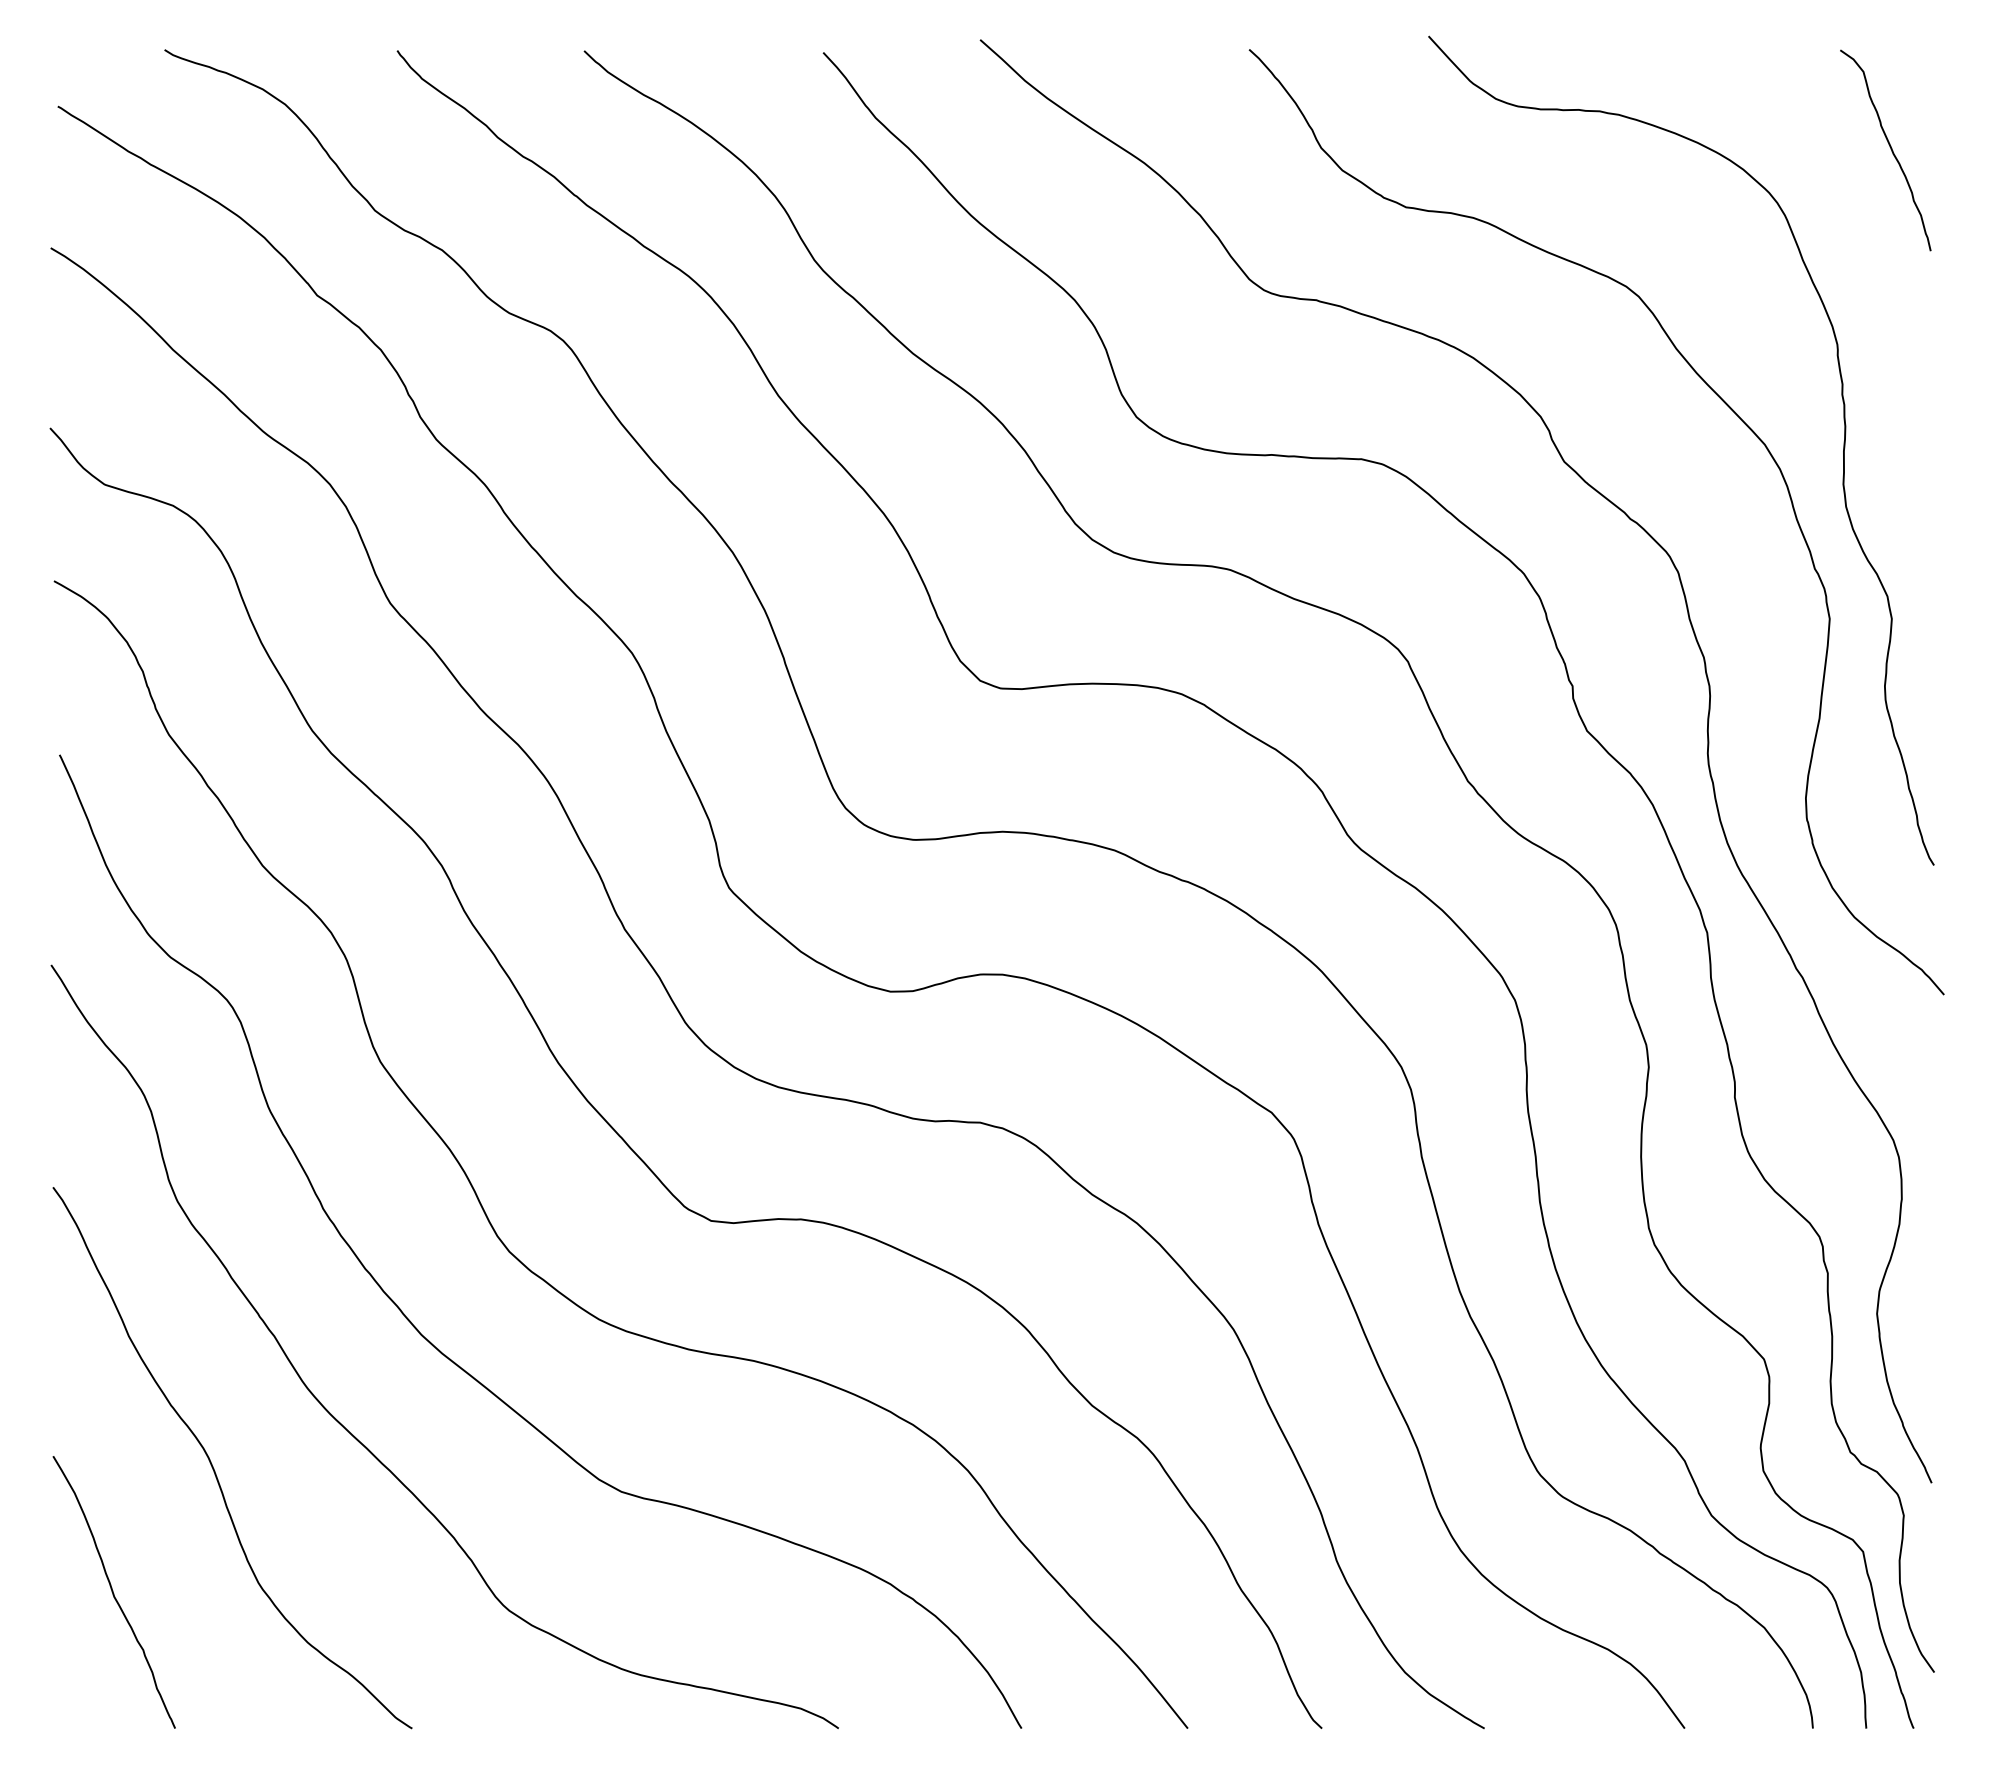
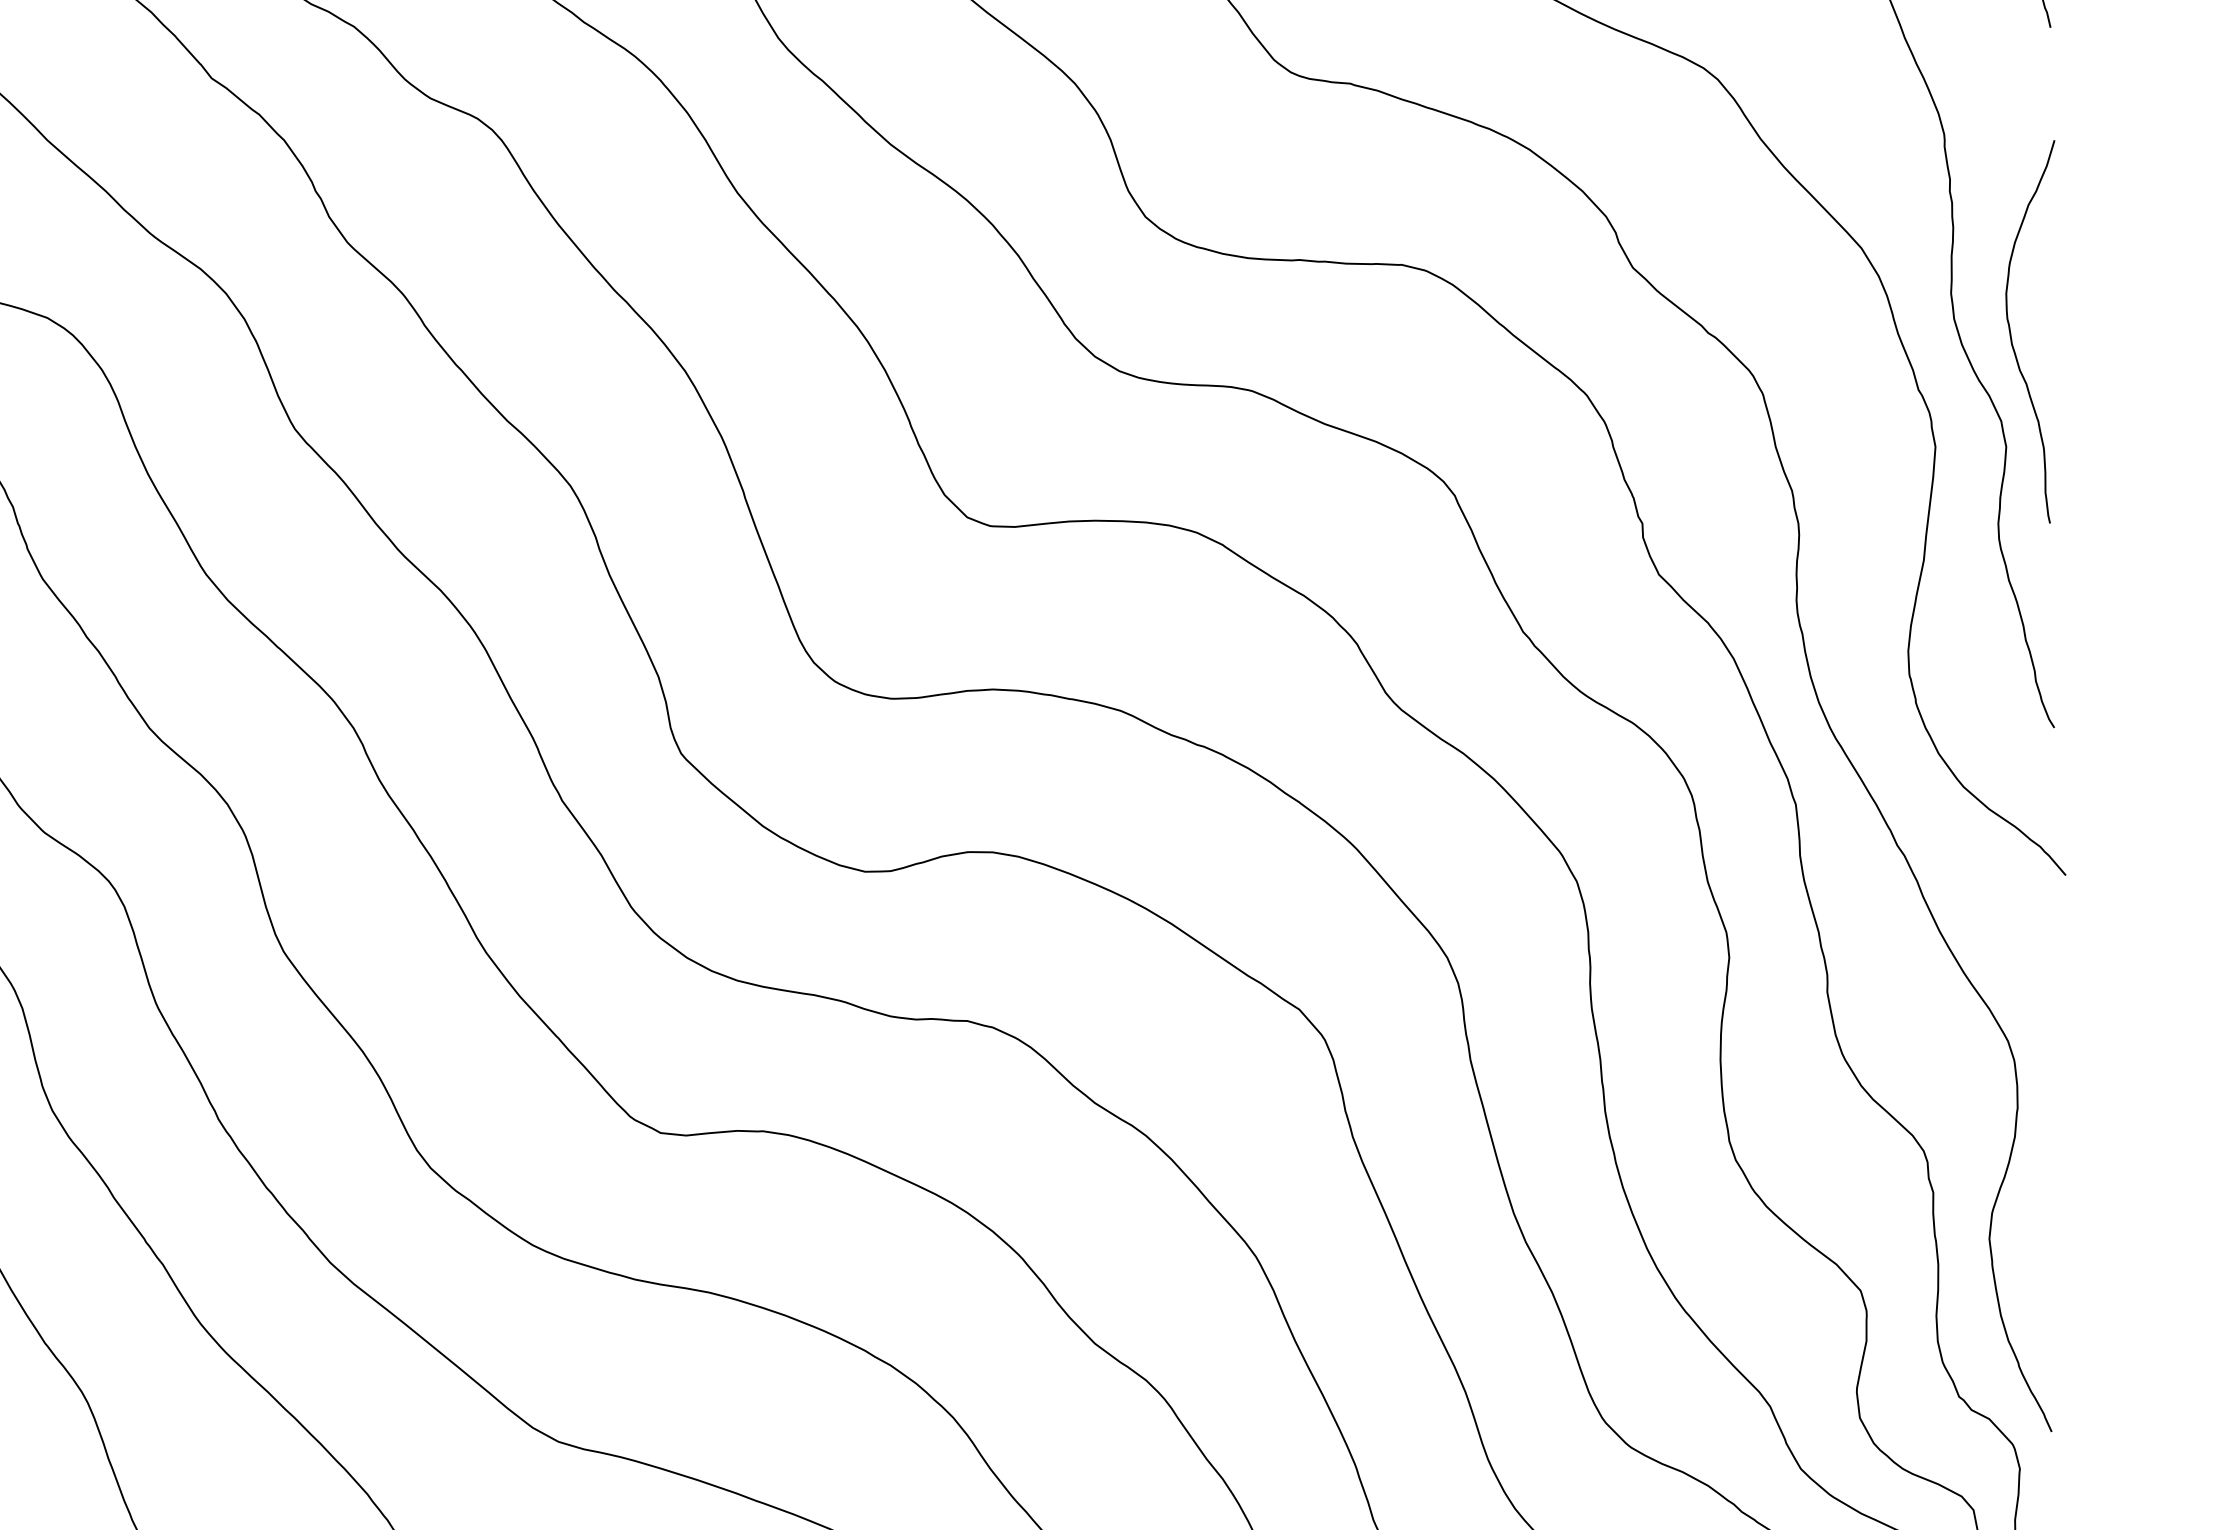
curve: (1896, 518) -> (2011, 332), added

